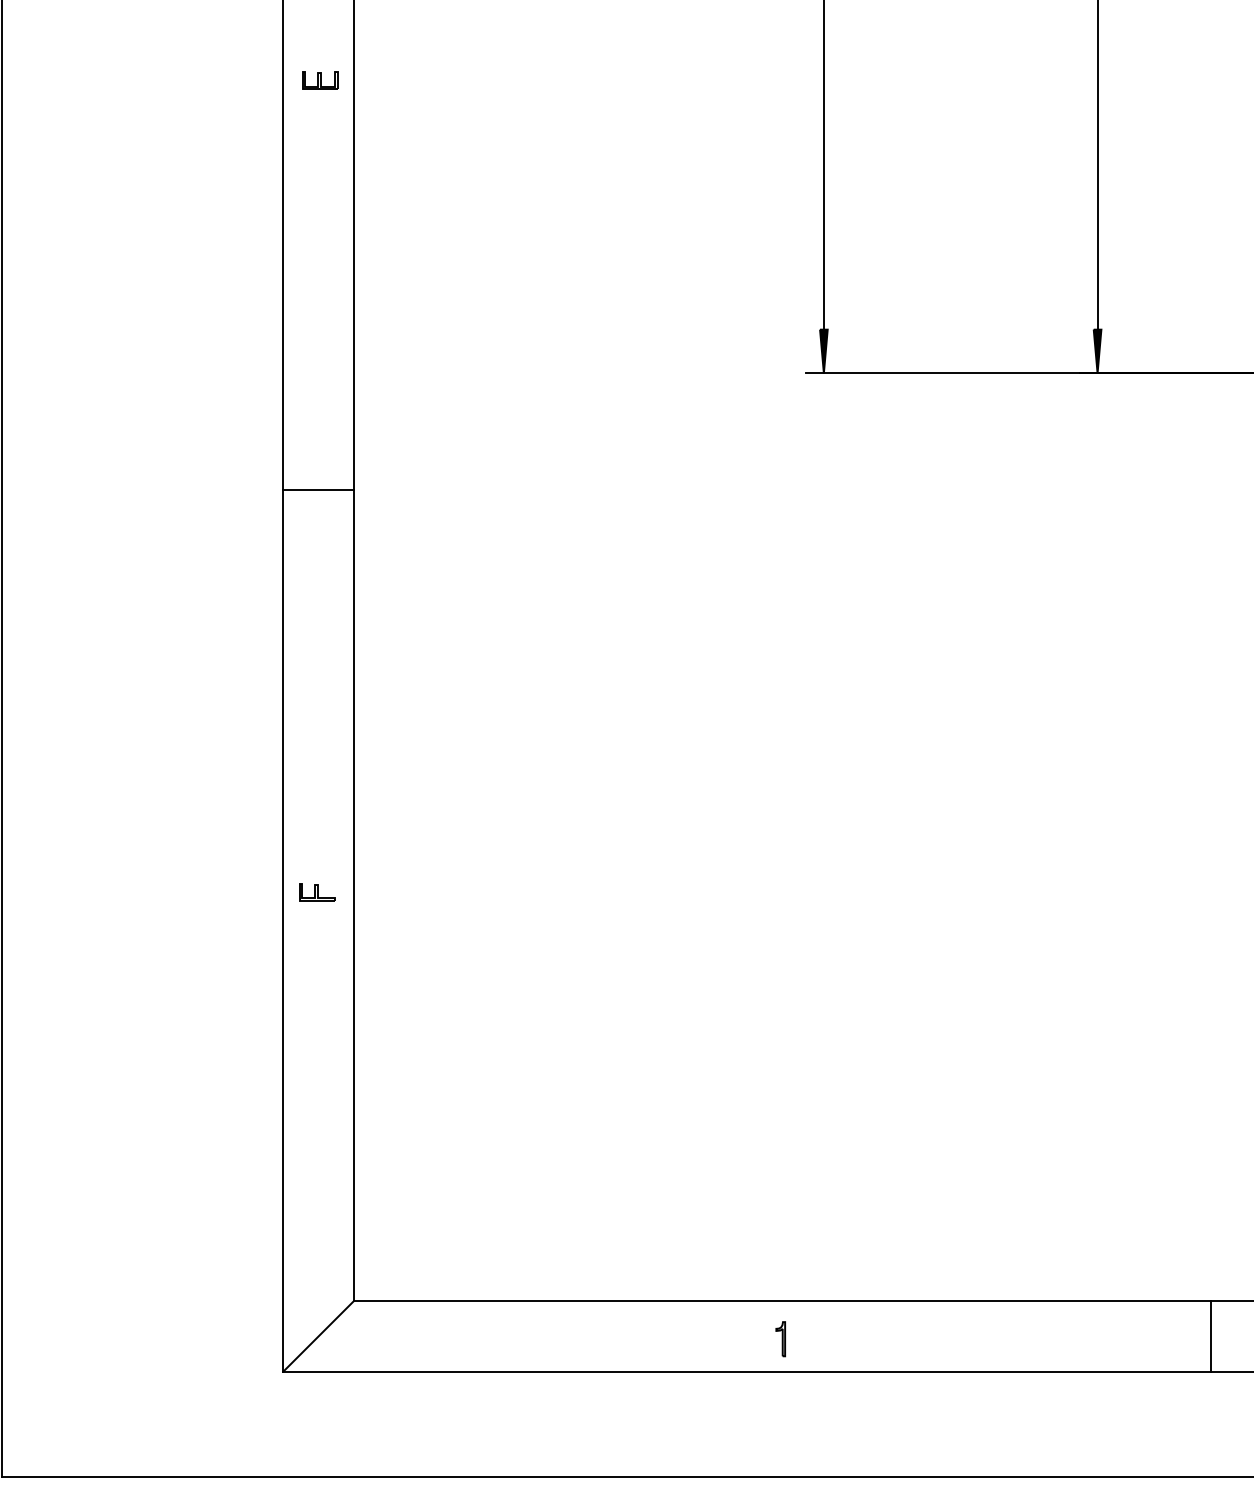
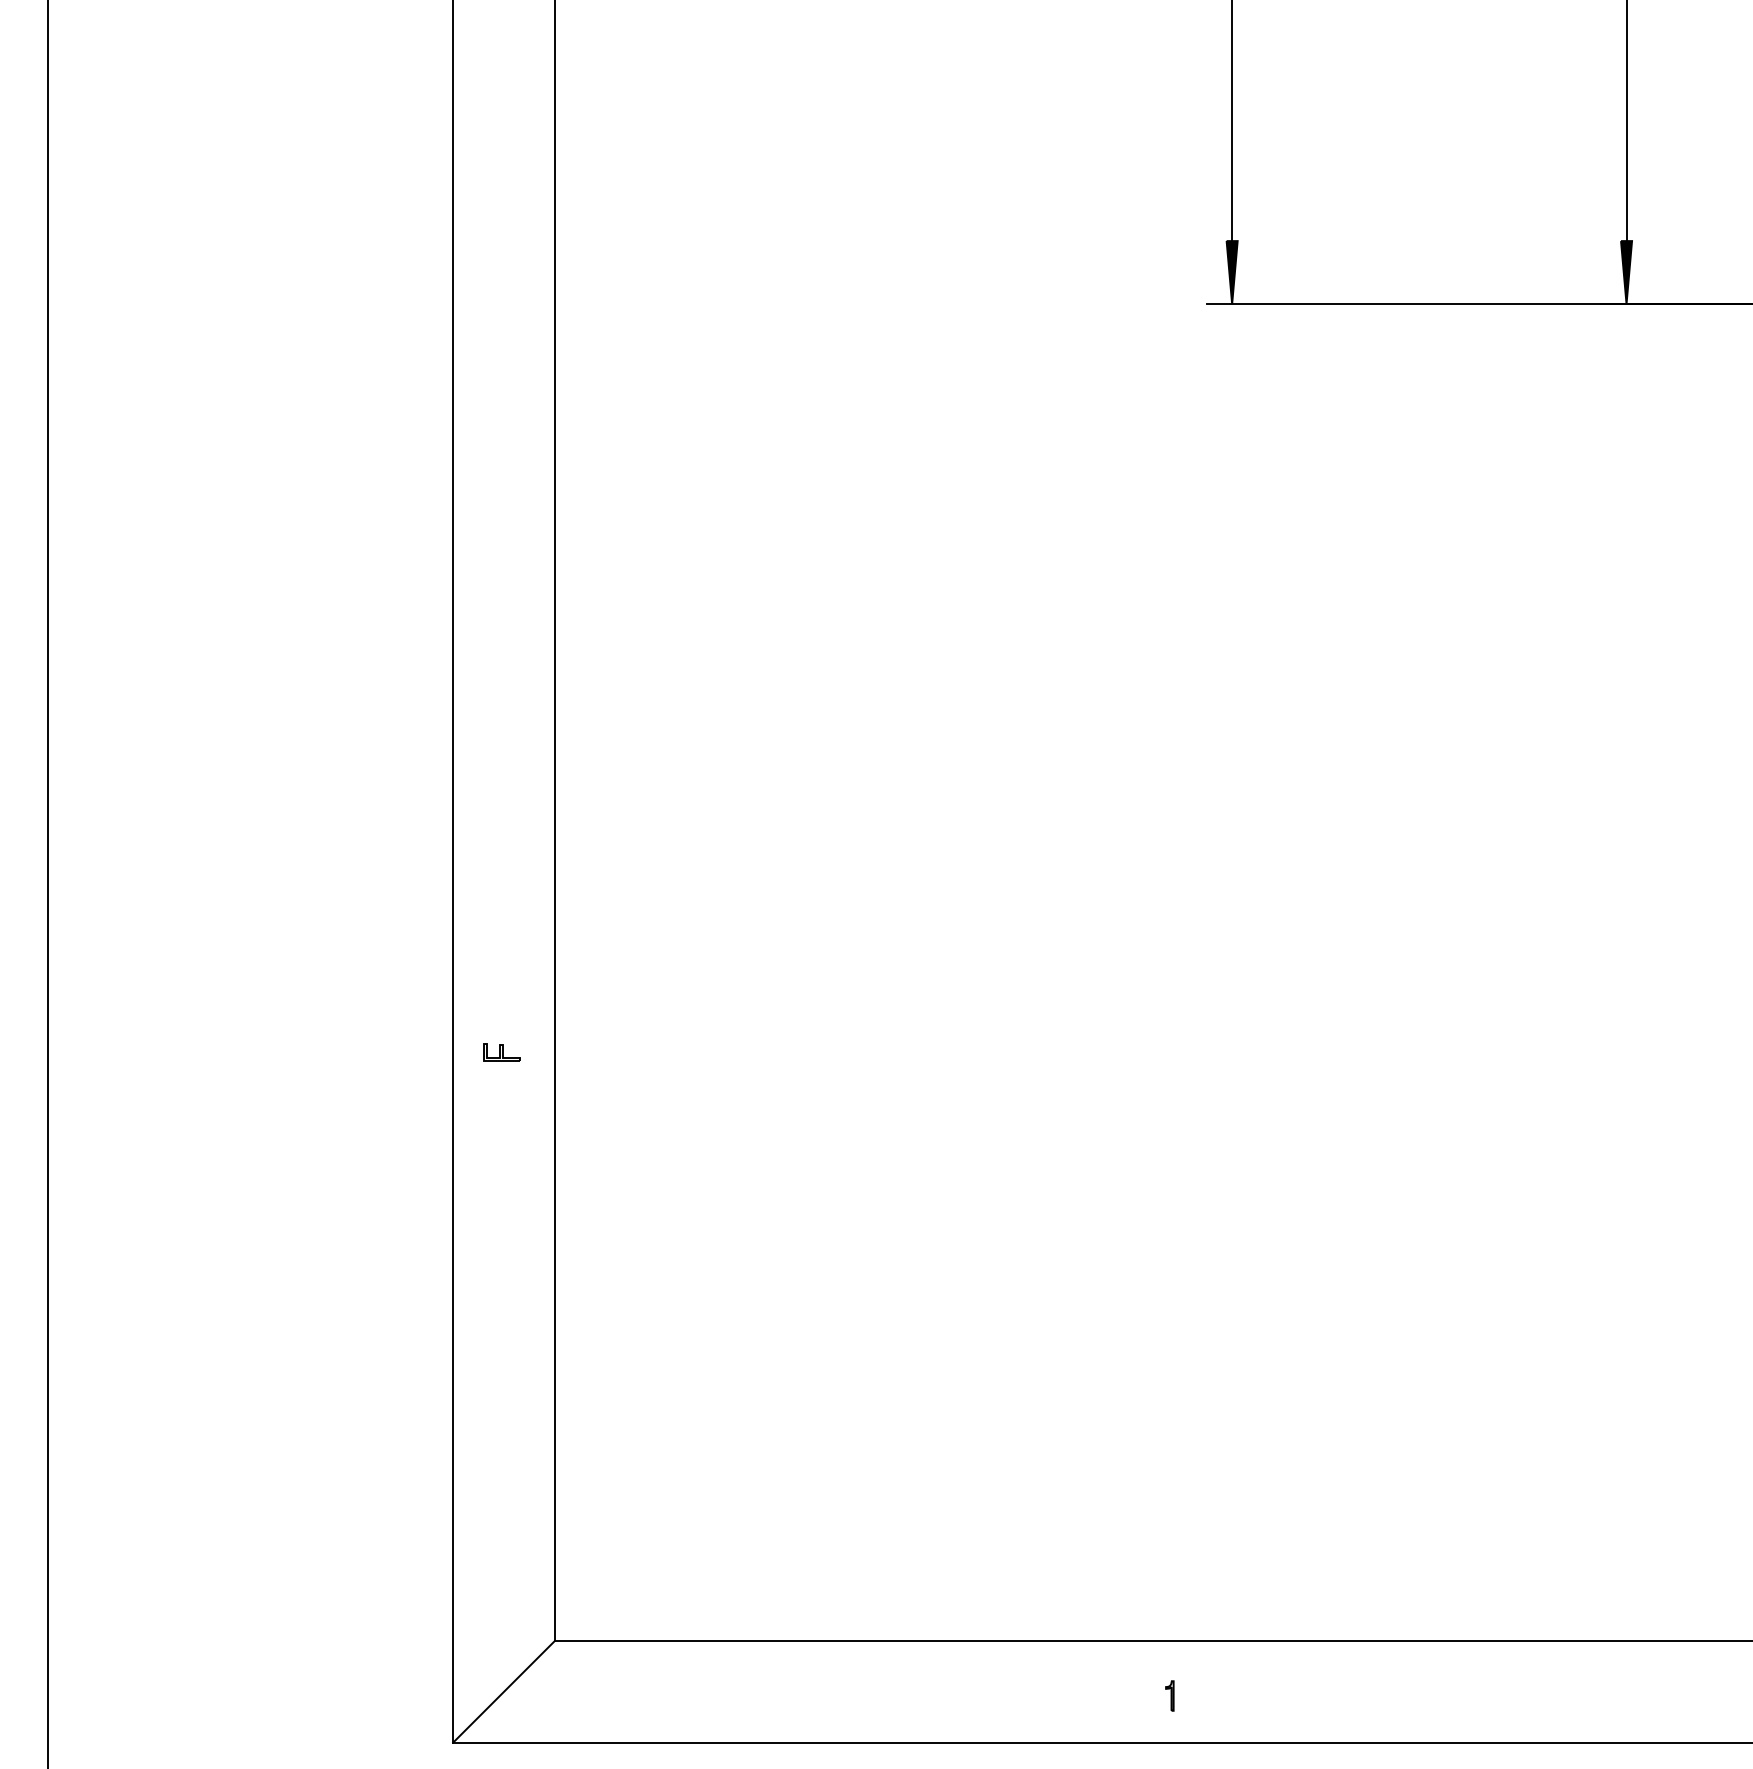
line: (318, 489) -> (503, 471), removed
part: (317, 892) -> (502, 1052), size x0.7
part: (780, 1339) -> (1169, 1696), size x0.6

